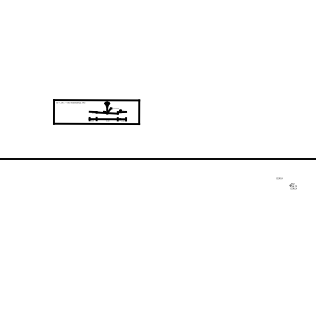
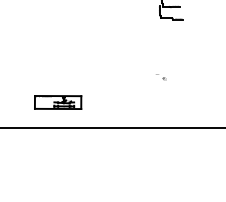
part: (286, 183) -> (161, 77), moved

